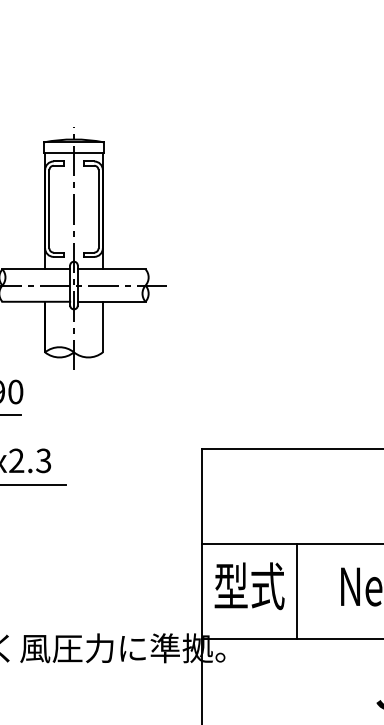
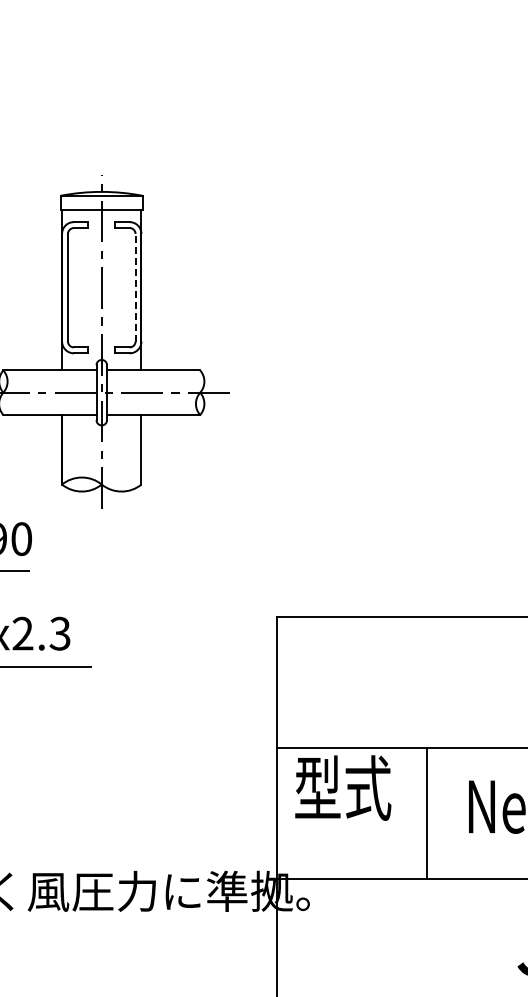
line: (98, 209) -> (135, 287), solid -> dashed
text: (249, 585) -> (343, 787), moved
line: (297, 591) -> (426, 813), moved

